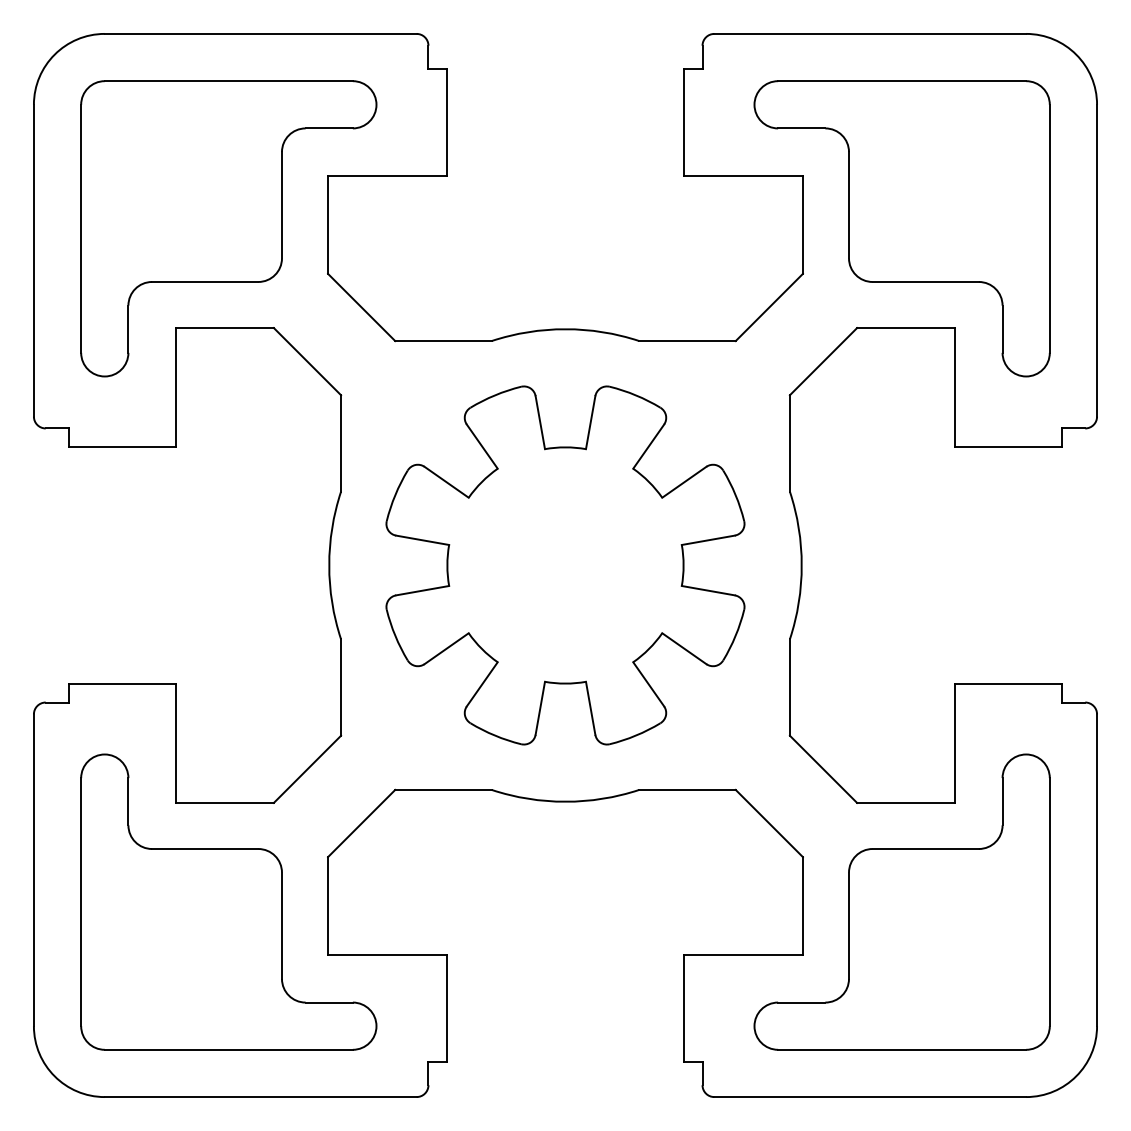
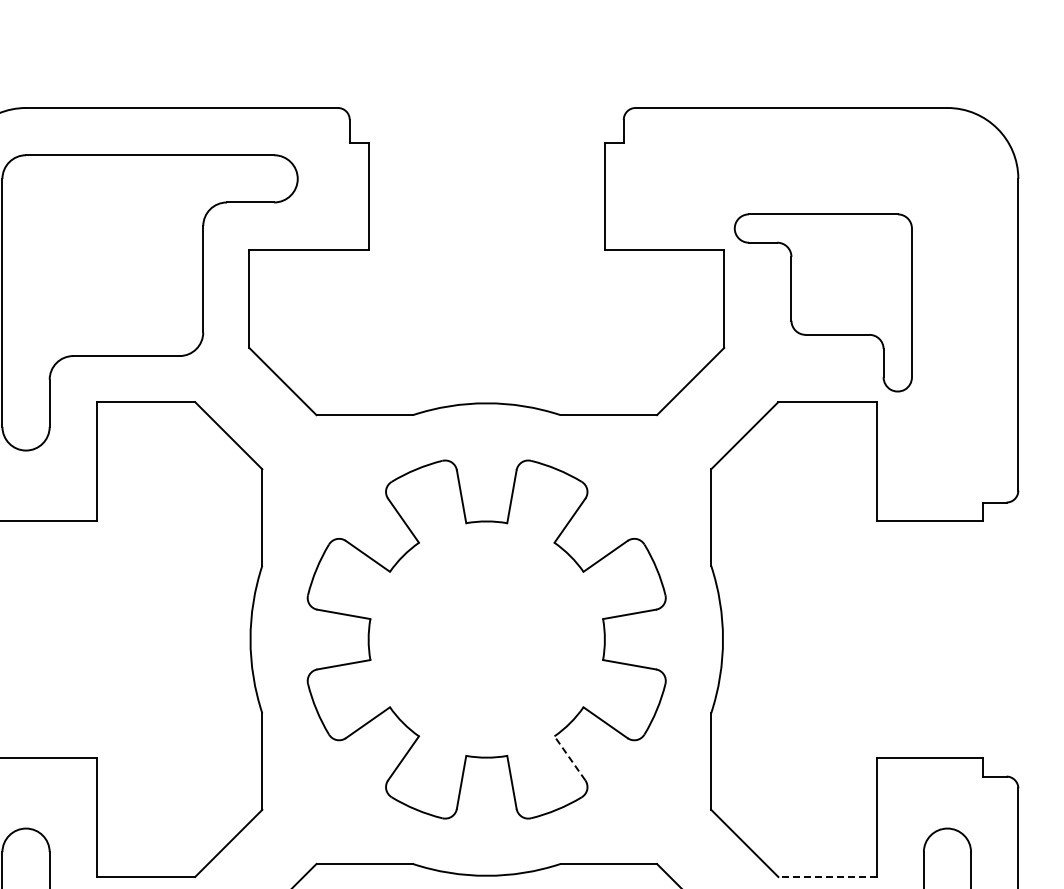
part: (901, 228) -> (822, 302), size x0.6
line: (648, 684) -> (569, 758), solid -> dashed
line: (905, 802) -> (826, 876), solid -> dashed

